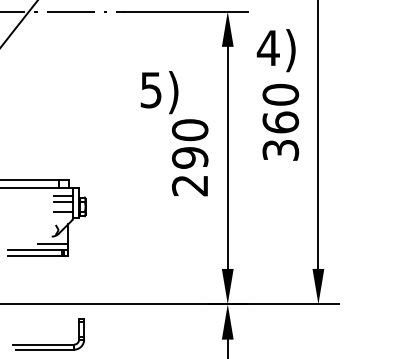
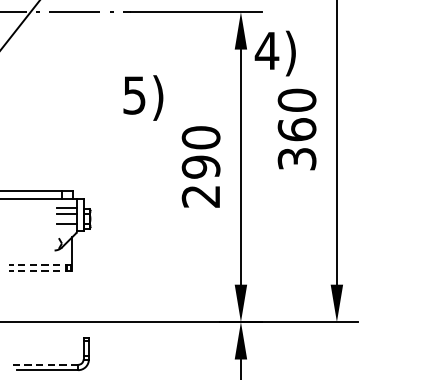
text: (275, 50) -> (274, 53), moved
text: (159, 92) -> (143, 97), moved
line: (52, 244) -> (55, 258), removed
line: (38, 250) -> (40, 265), solid -> dashed
line: (38, 256) -> (40, 271), solid -> dashed
line: (43, 344) -> (45, 364), solid -> dashed

